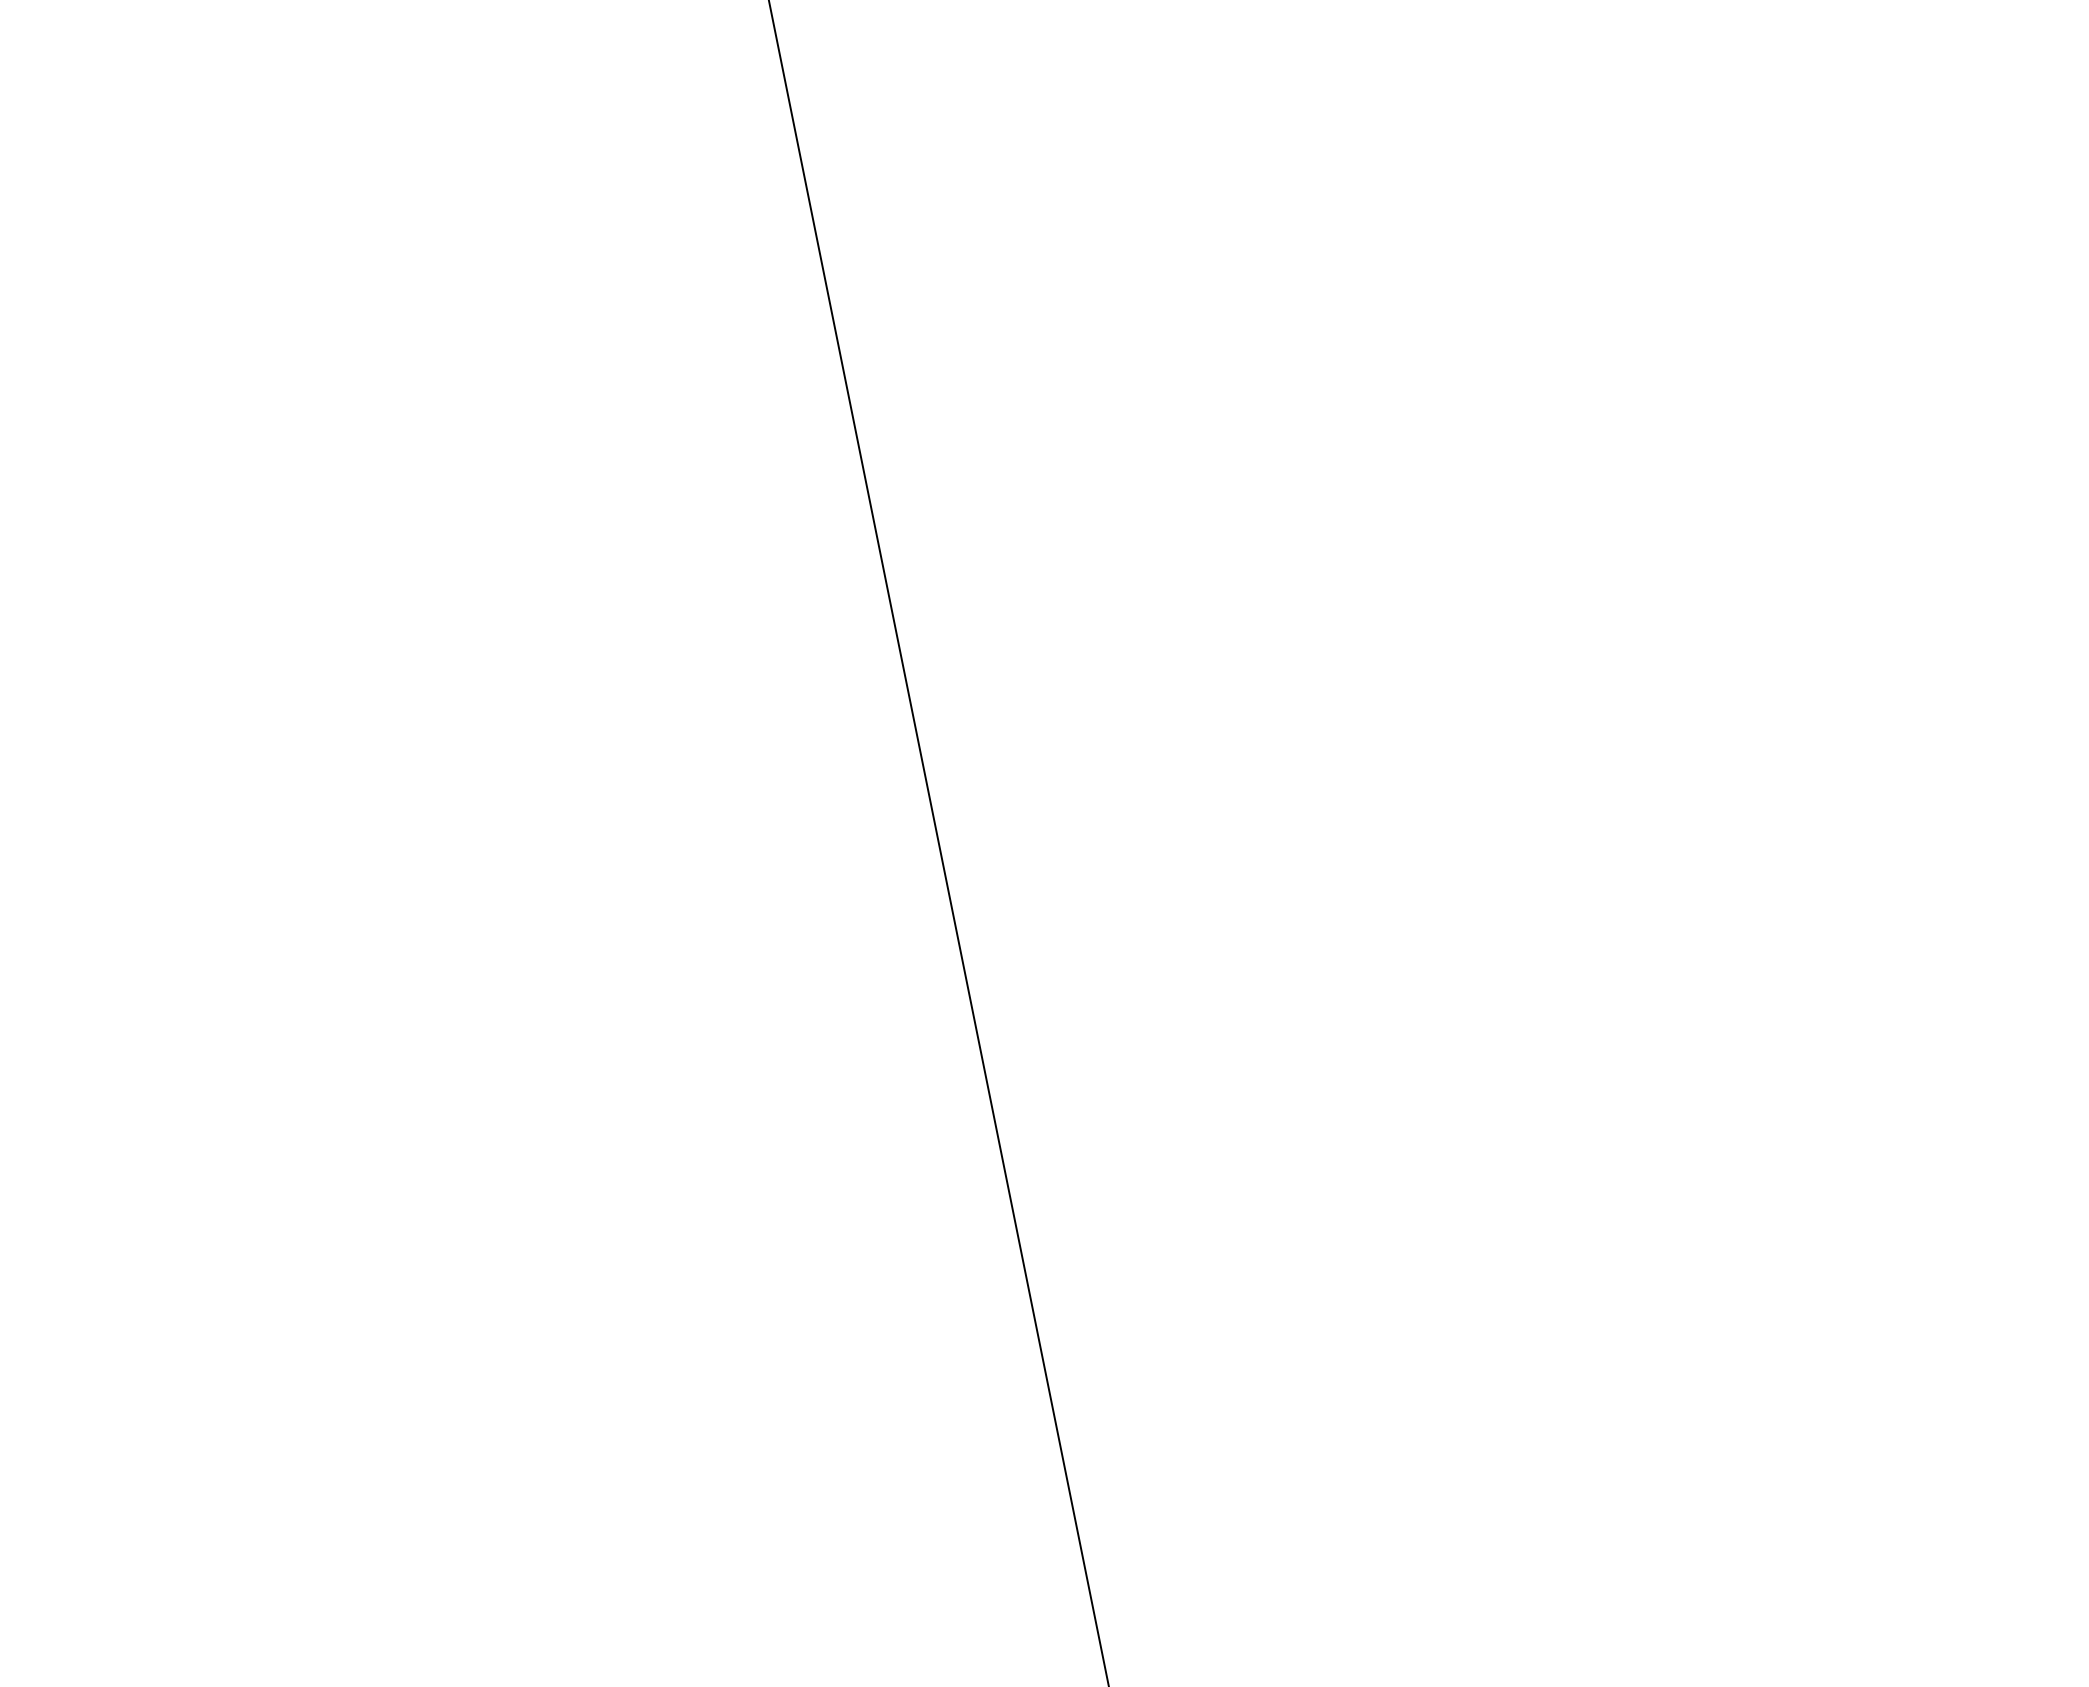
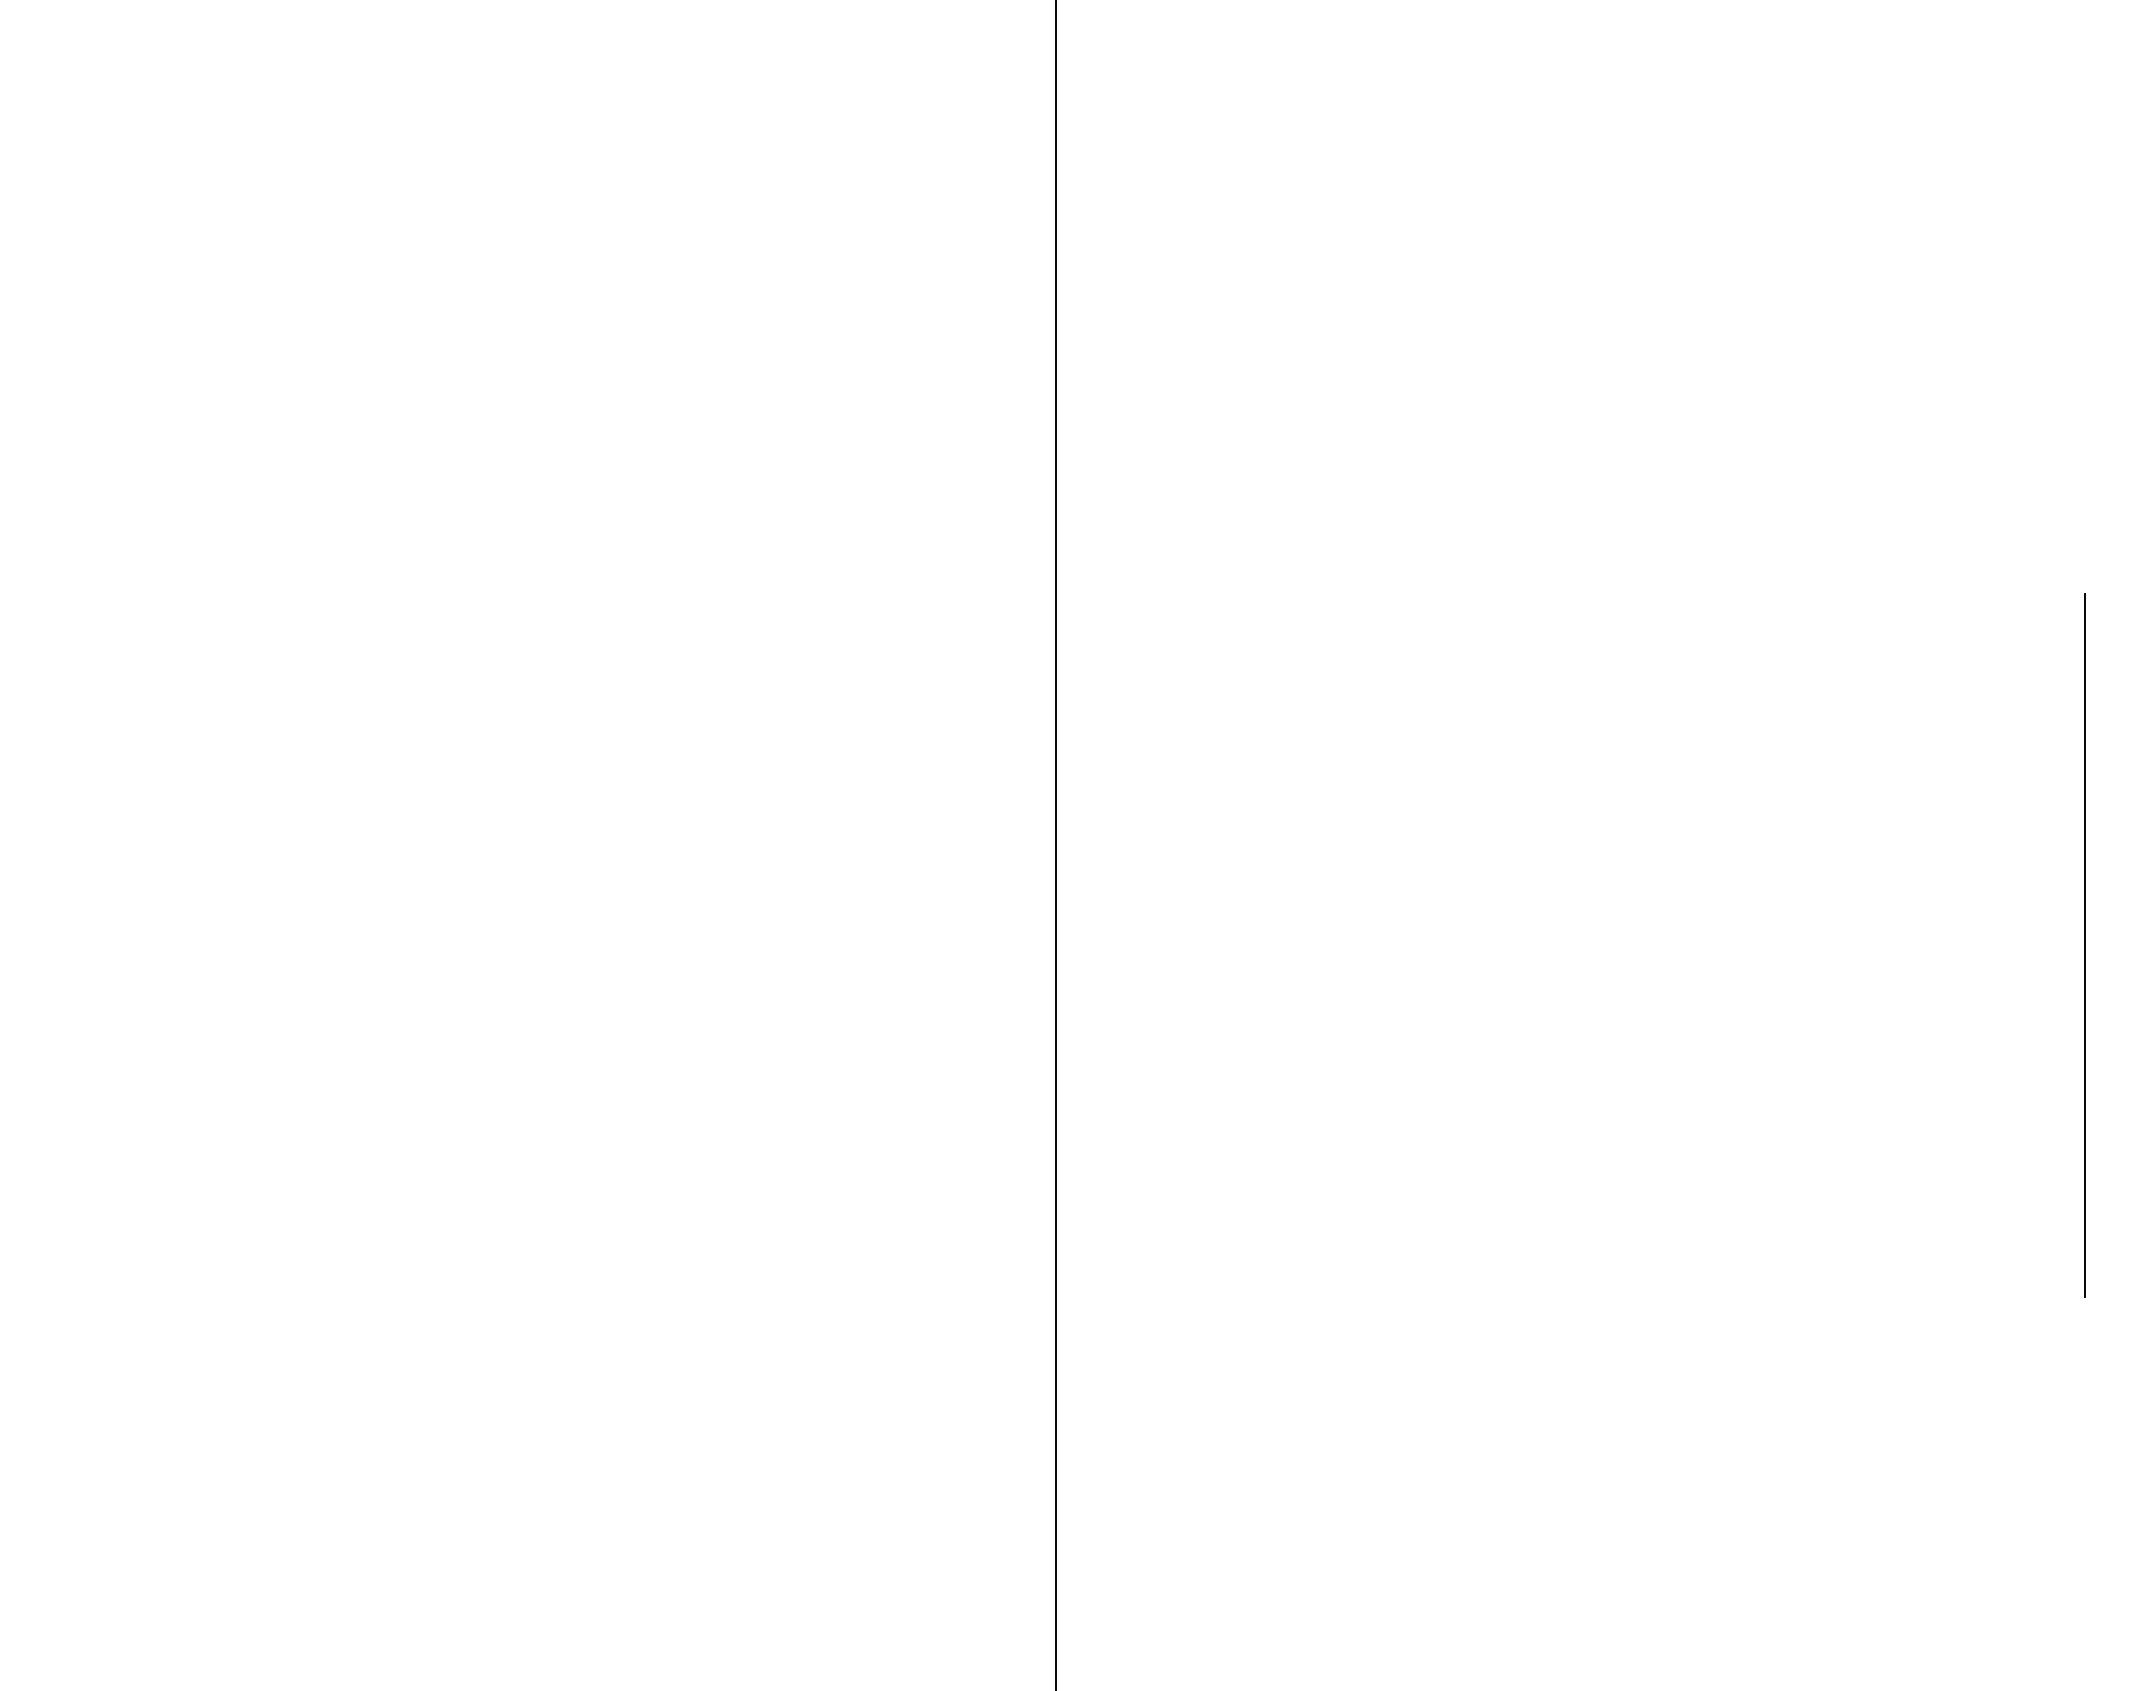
line: (1974, 715) -> (2084, 944), added

